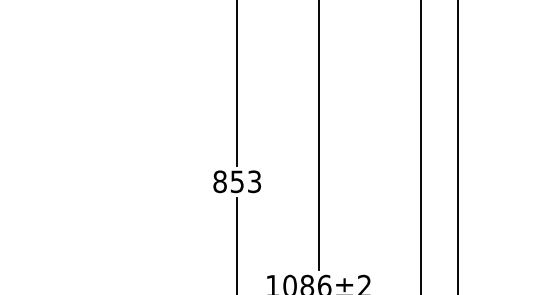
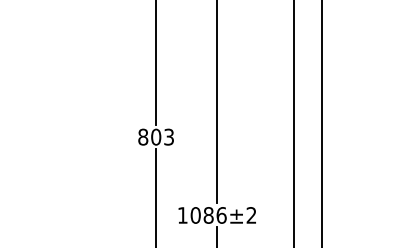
text: (237, 180) -> (156, 136), 853 -> 803

